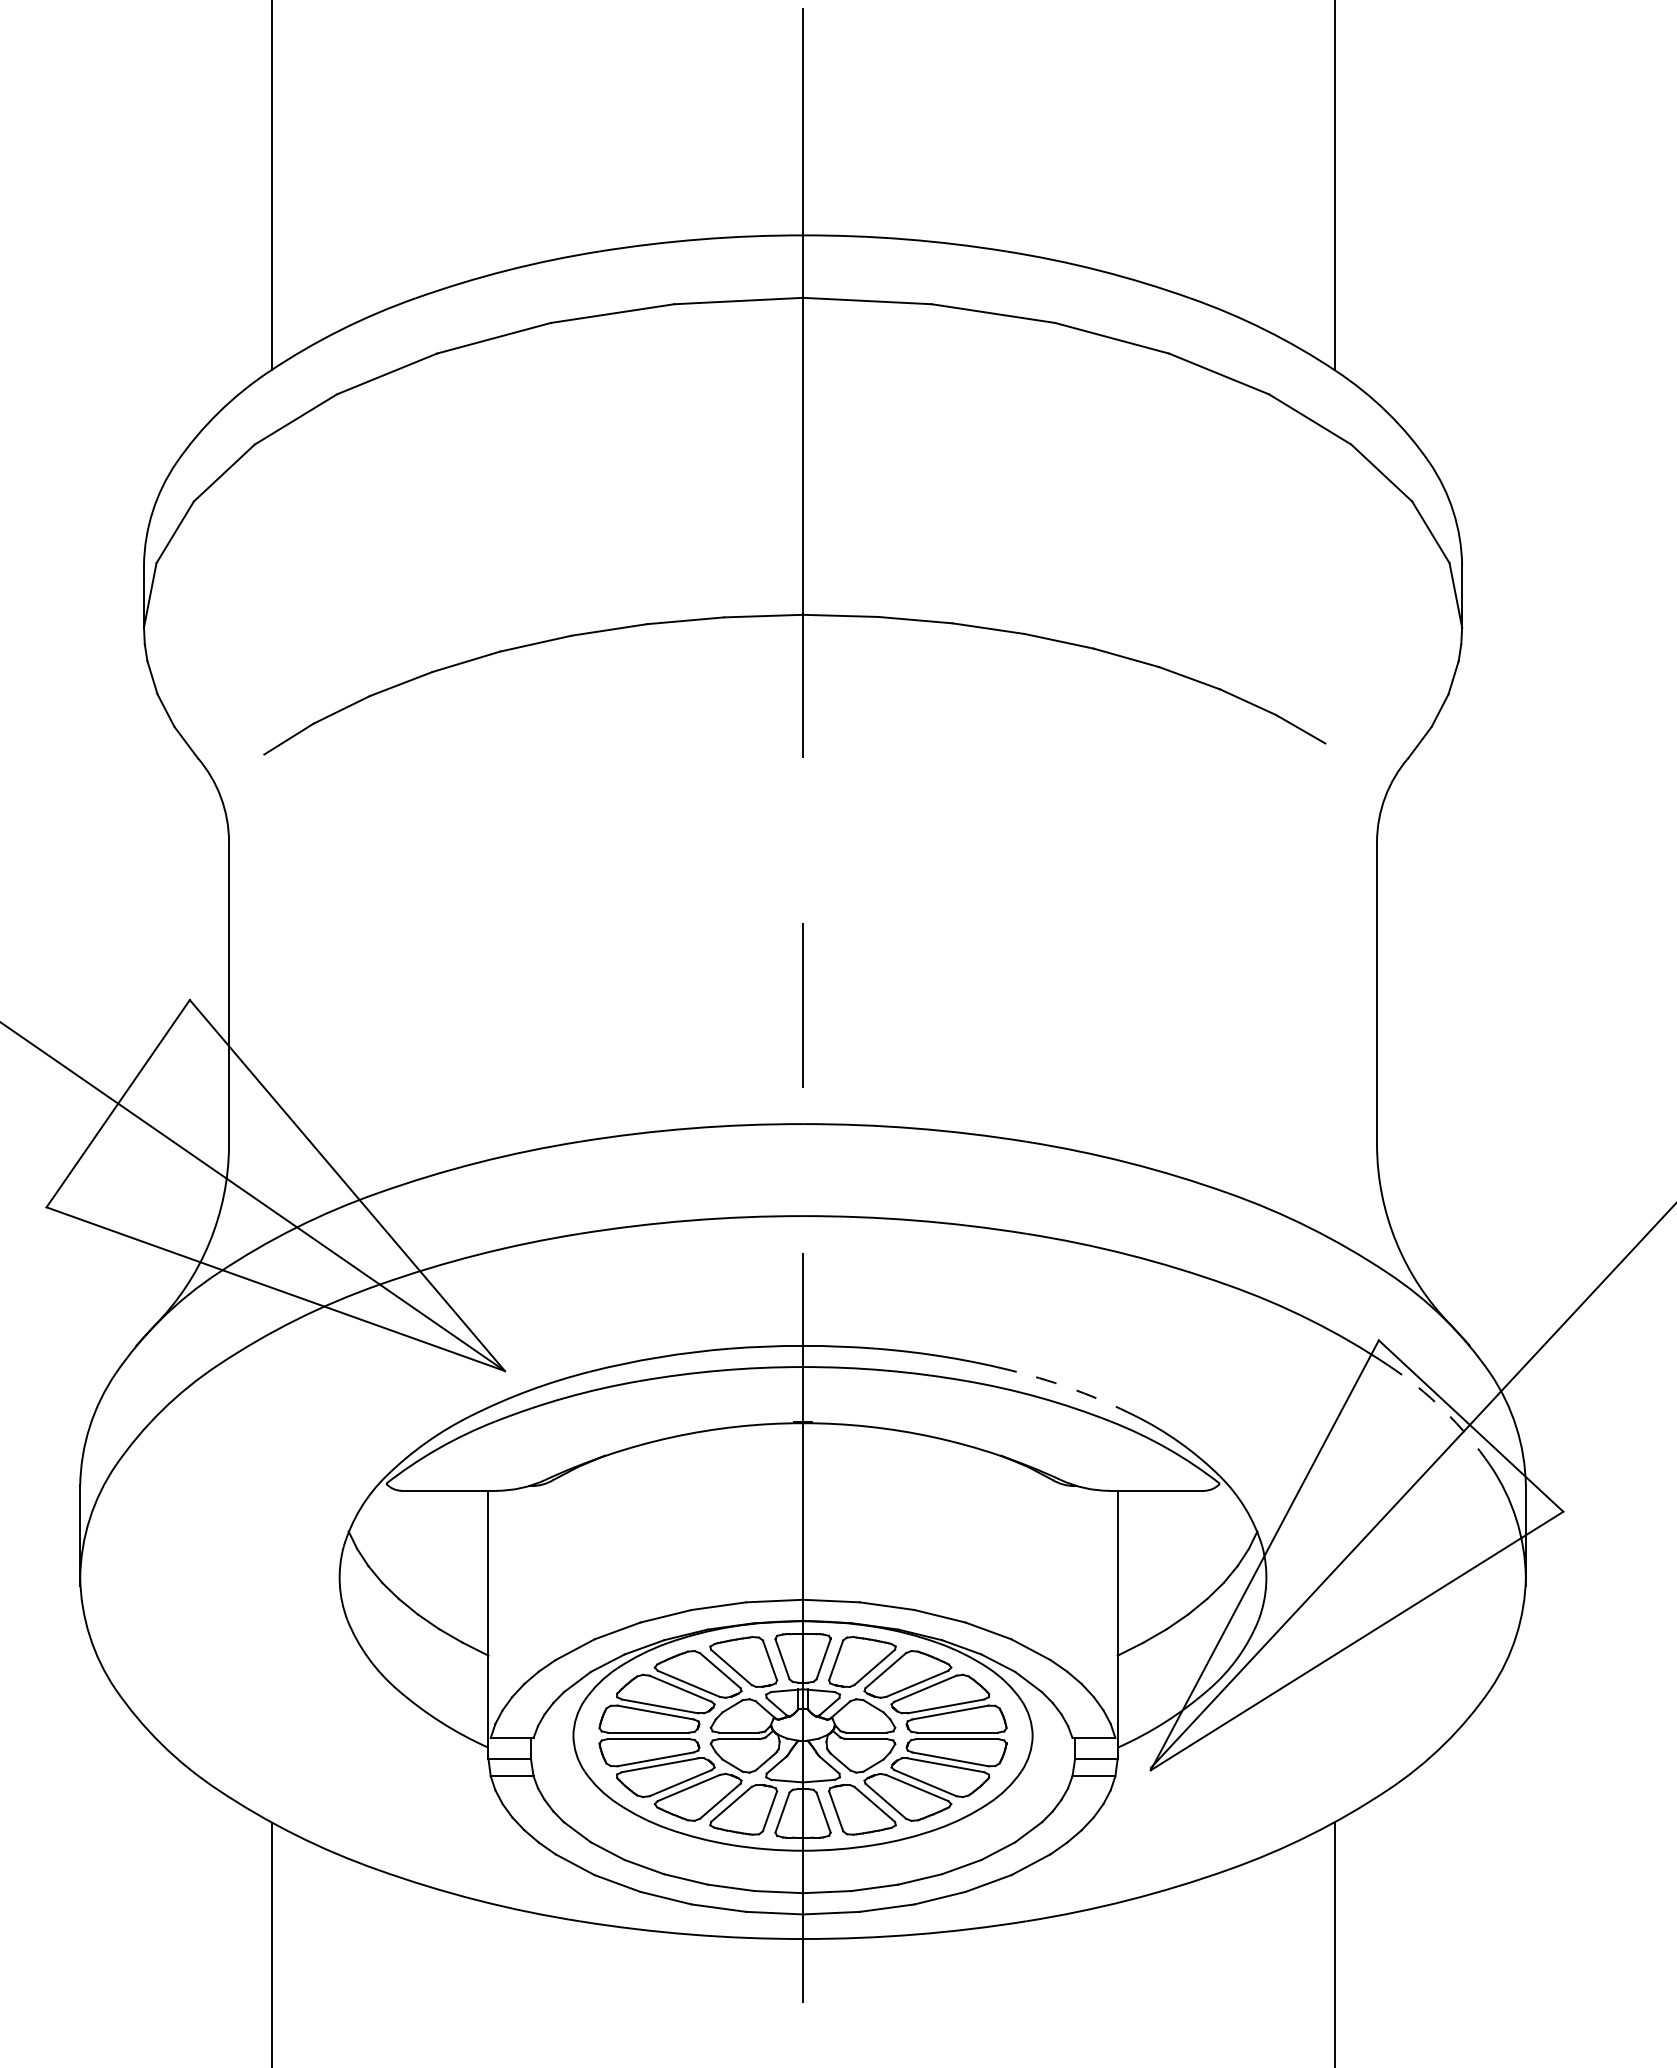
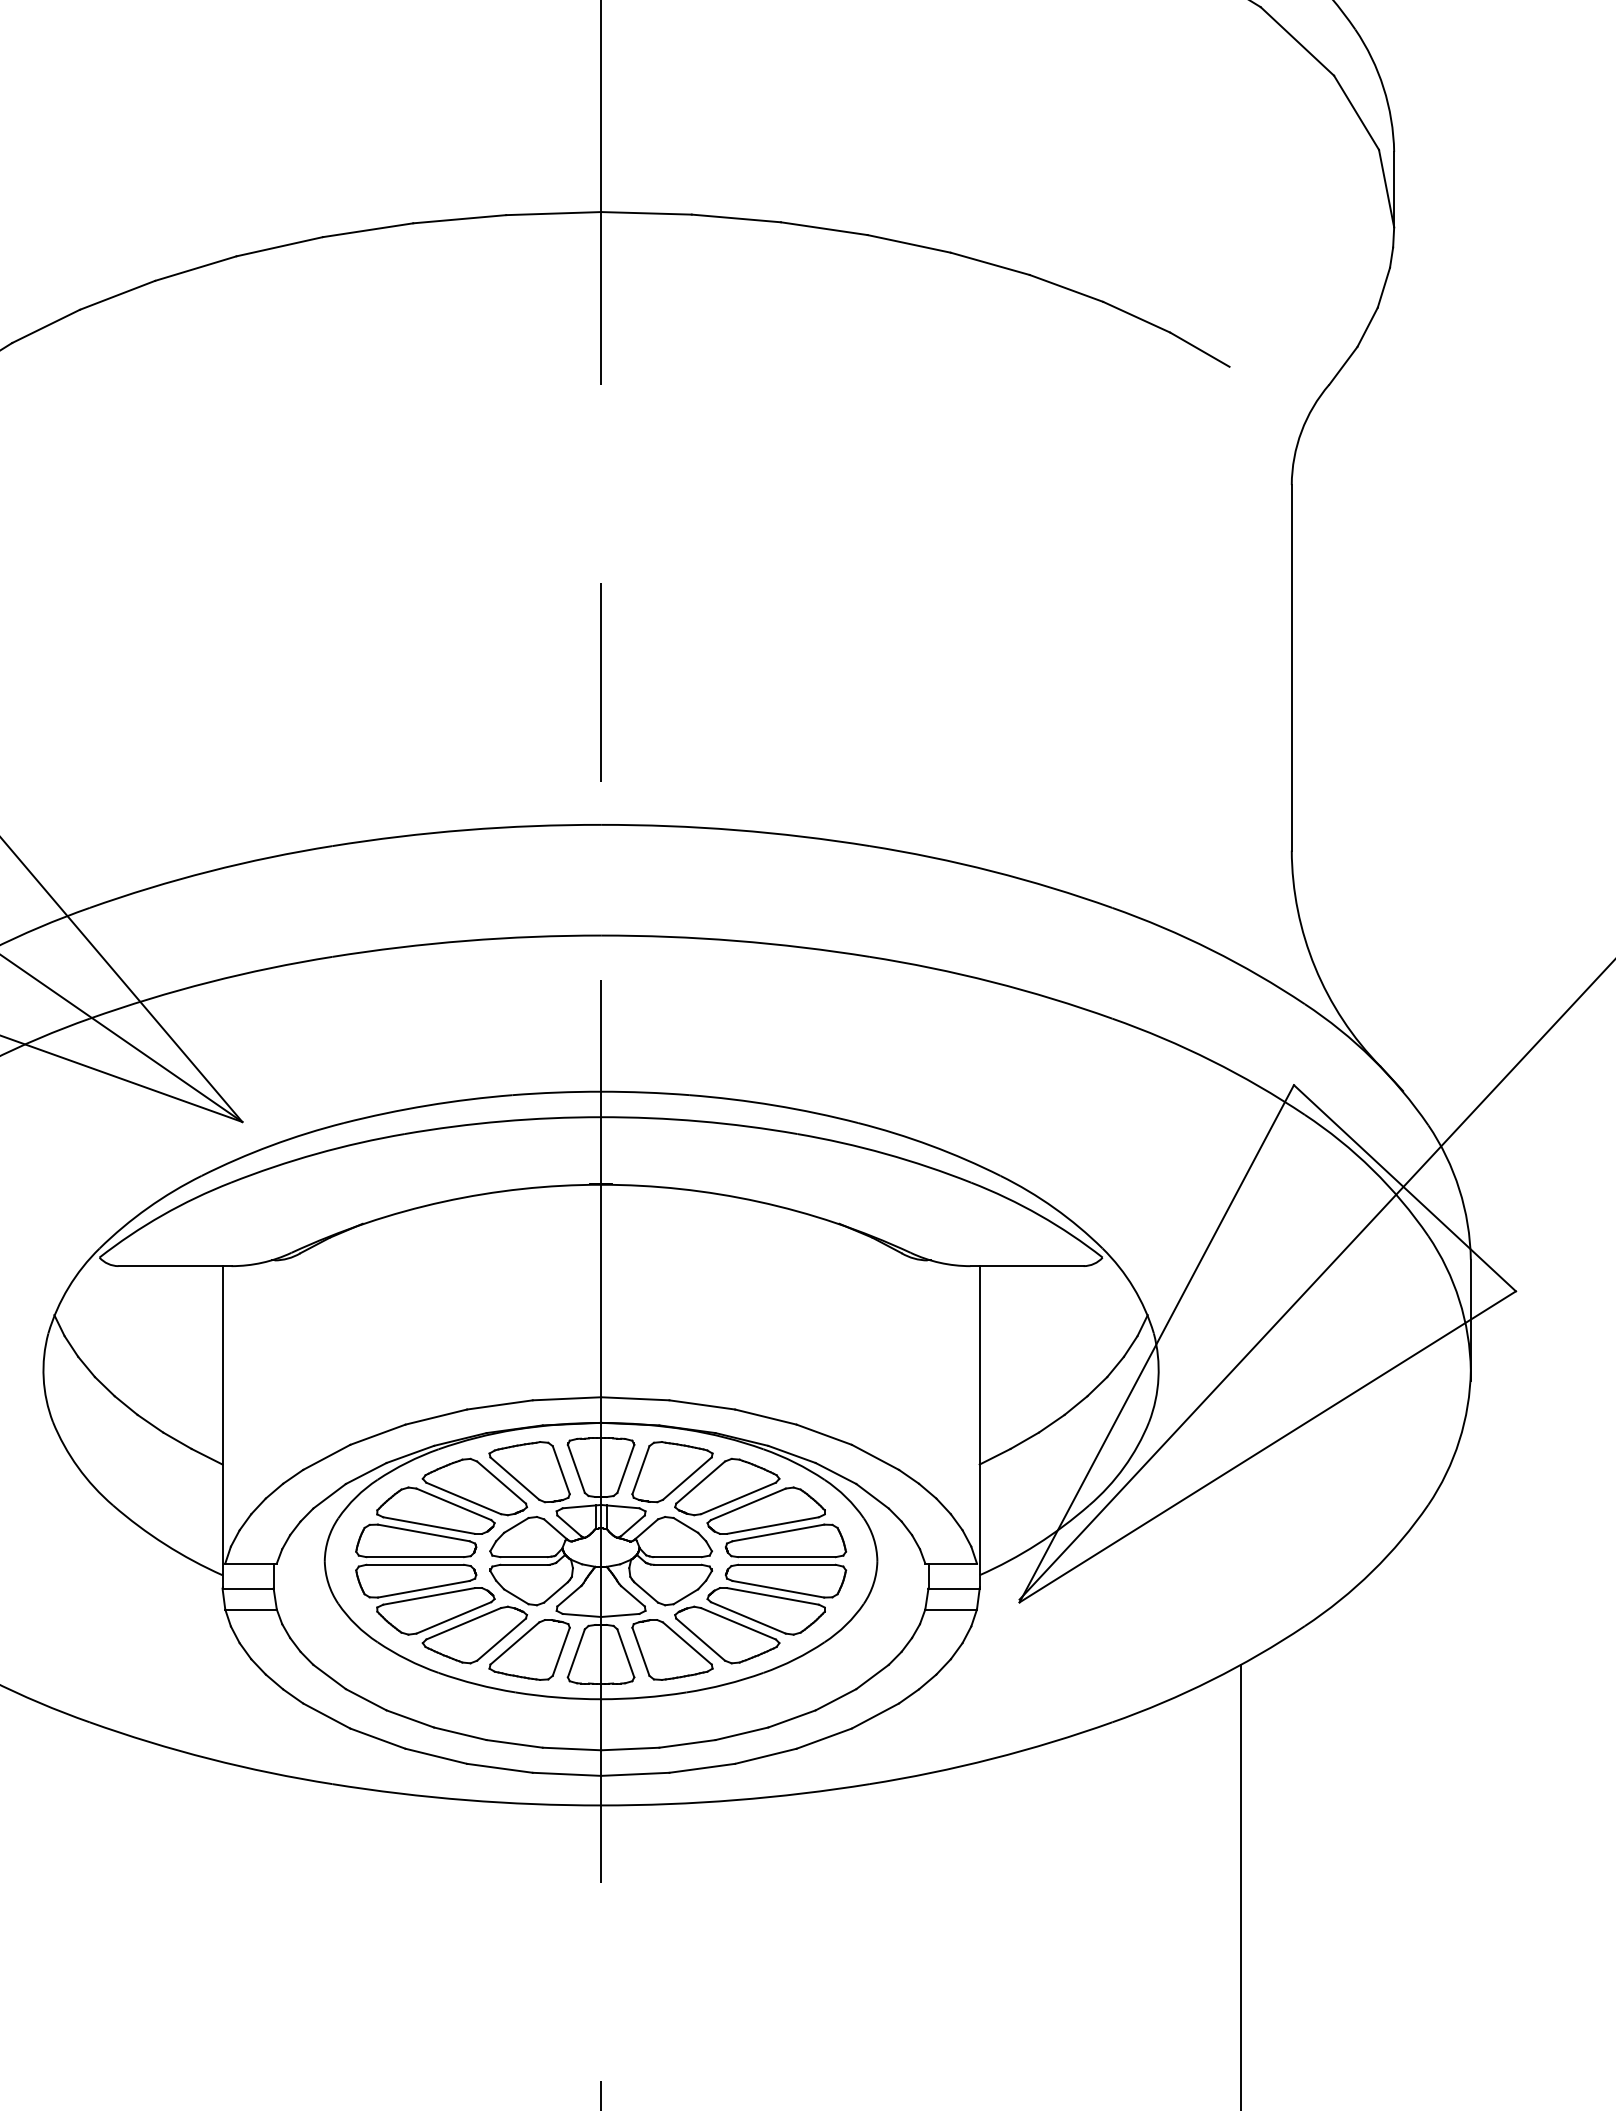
arc: (1077, 1390) -> (931, 1145), dashed -> solid
arc: (1444, 1410) -> (1372, 1169), dashed -> solid

